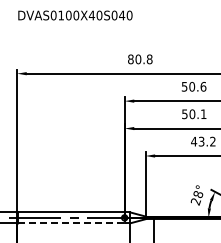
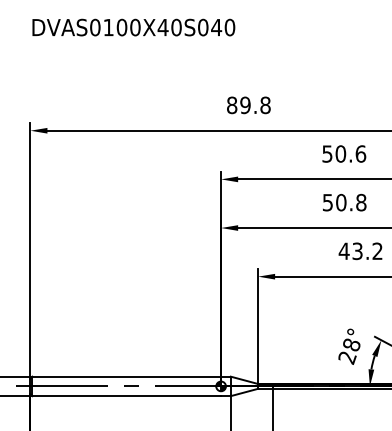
text: (138, 59) -> (245, 105), 80.8 -> 89.8
text: (203, 114) -> (360, 203), 50.1 -> 50.8
line: (71, 223) -> (126, 396), dashed -> solid

